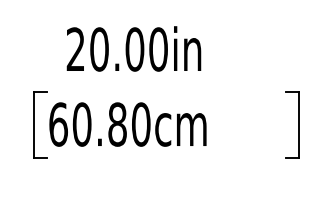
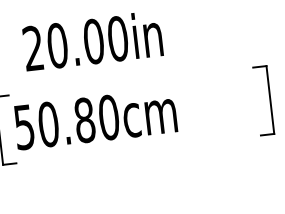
text: (58, 124) -> (24, 127), 60.80cm -> 50.80cm

